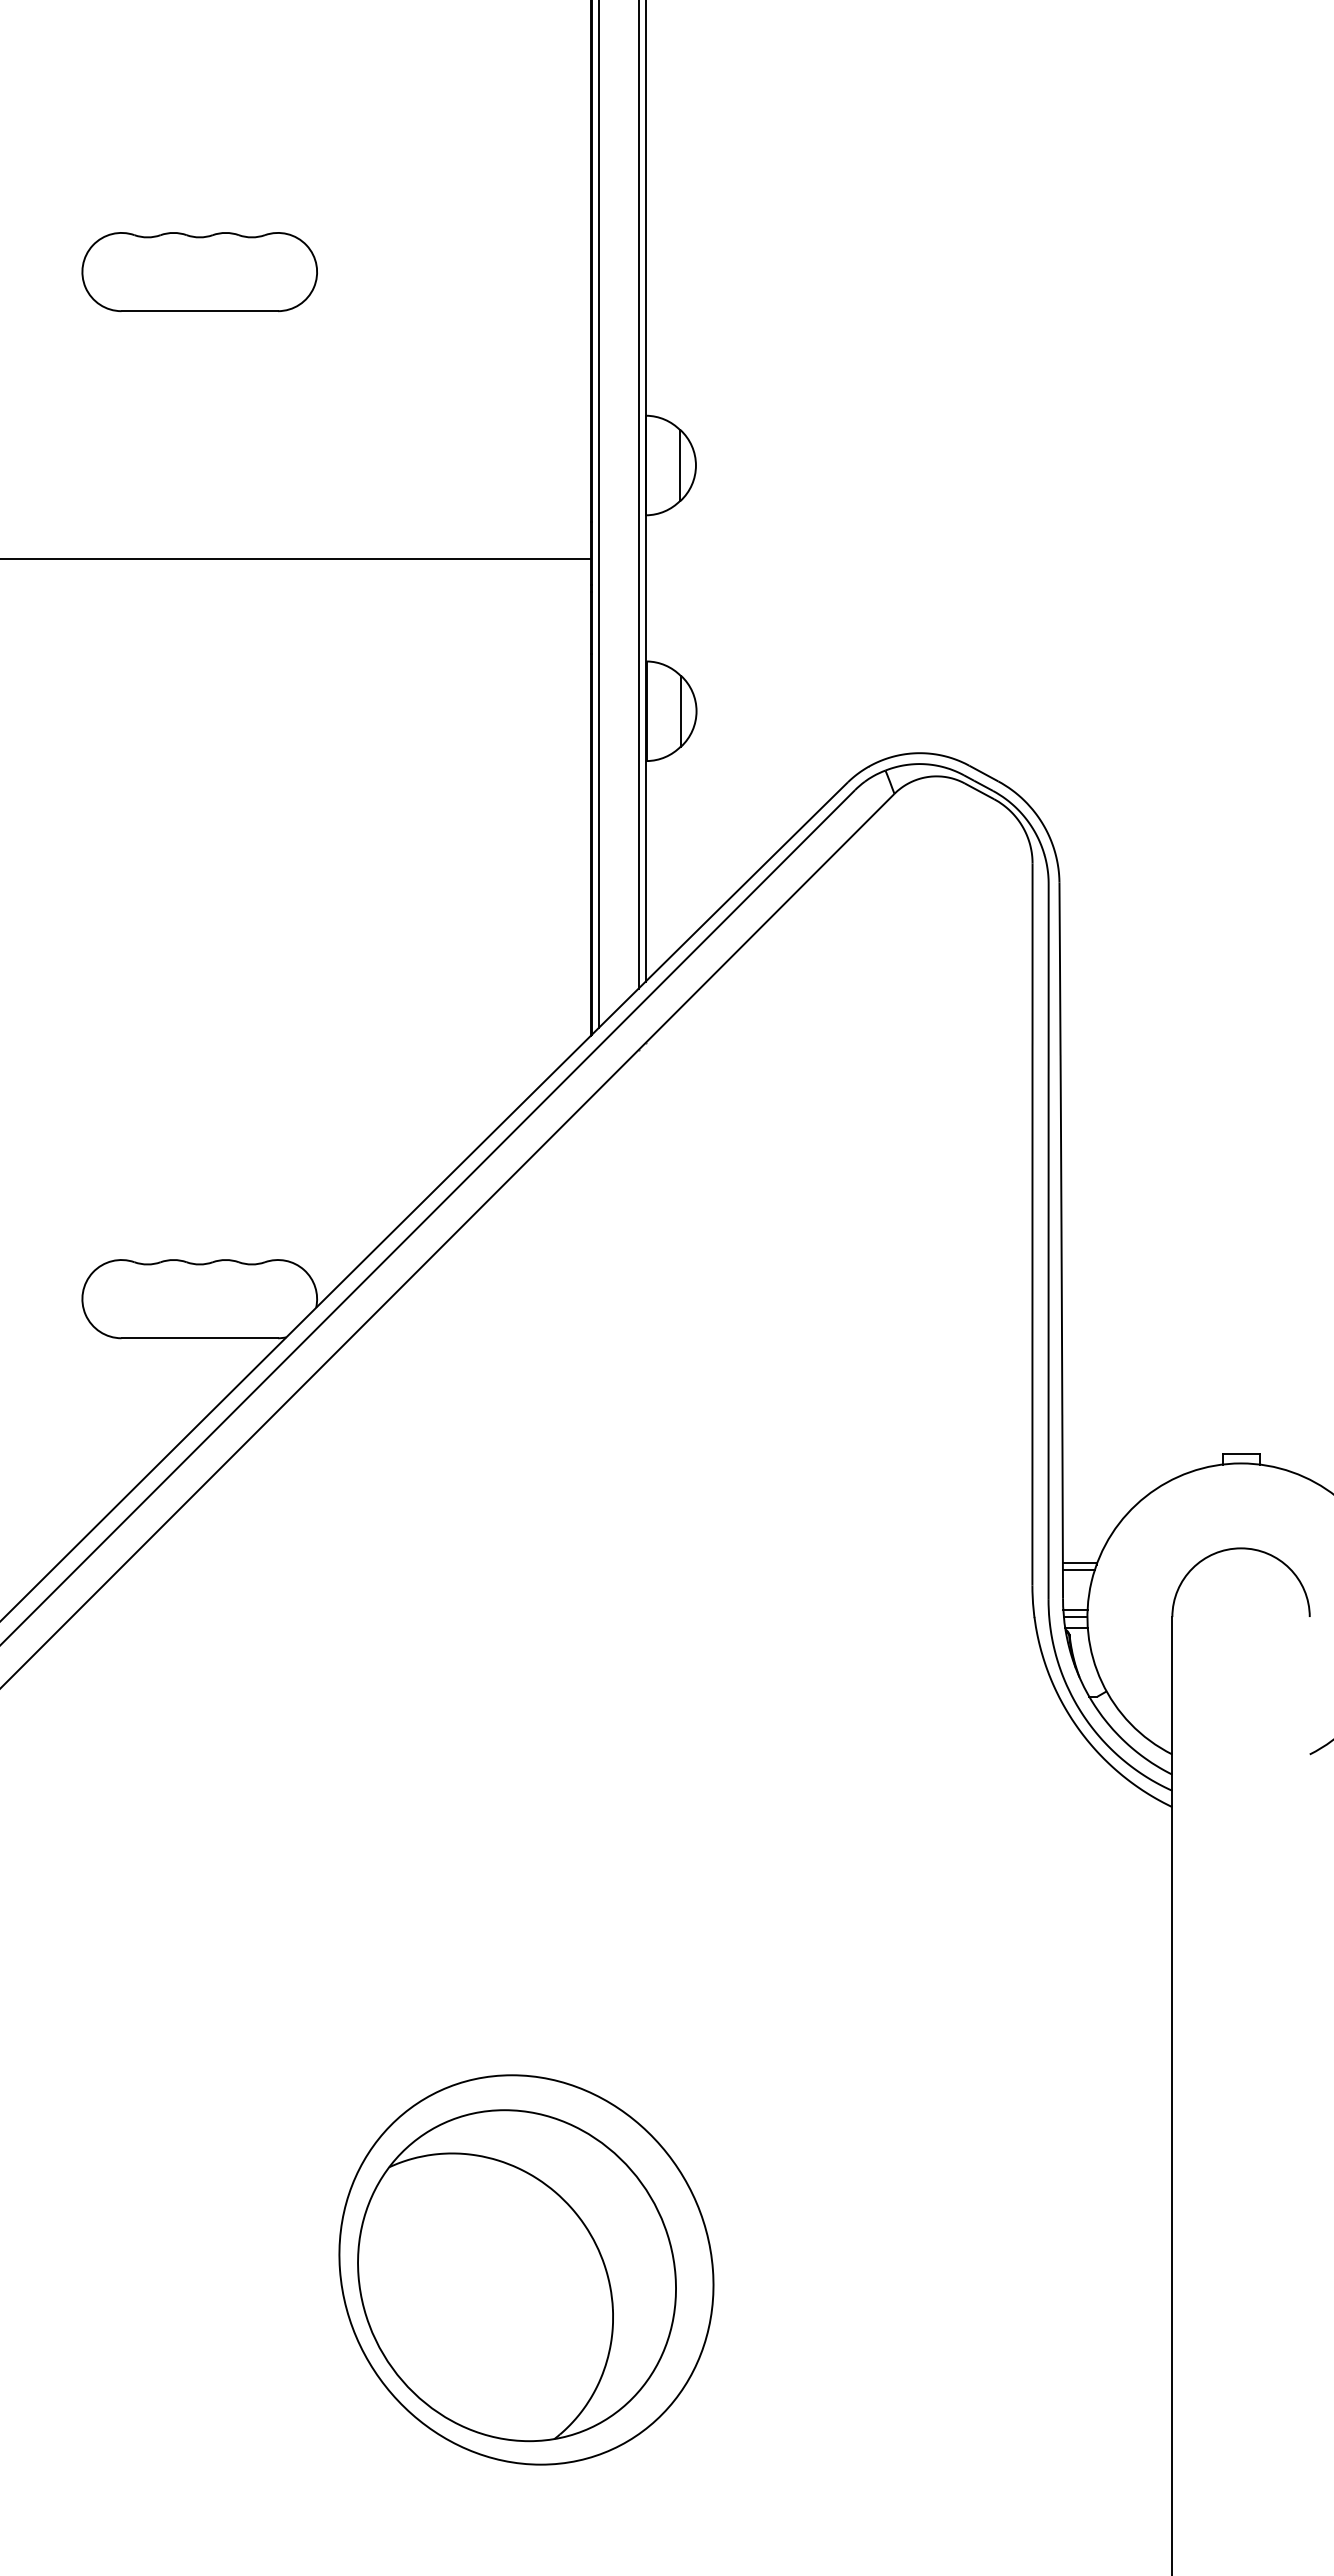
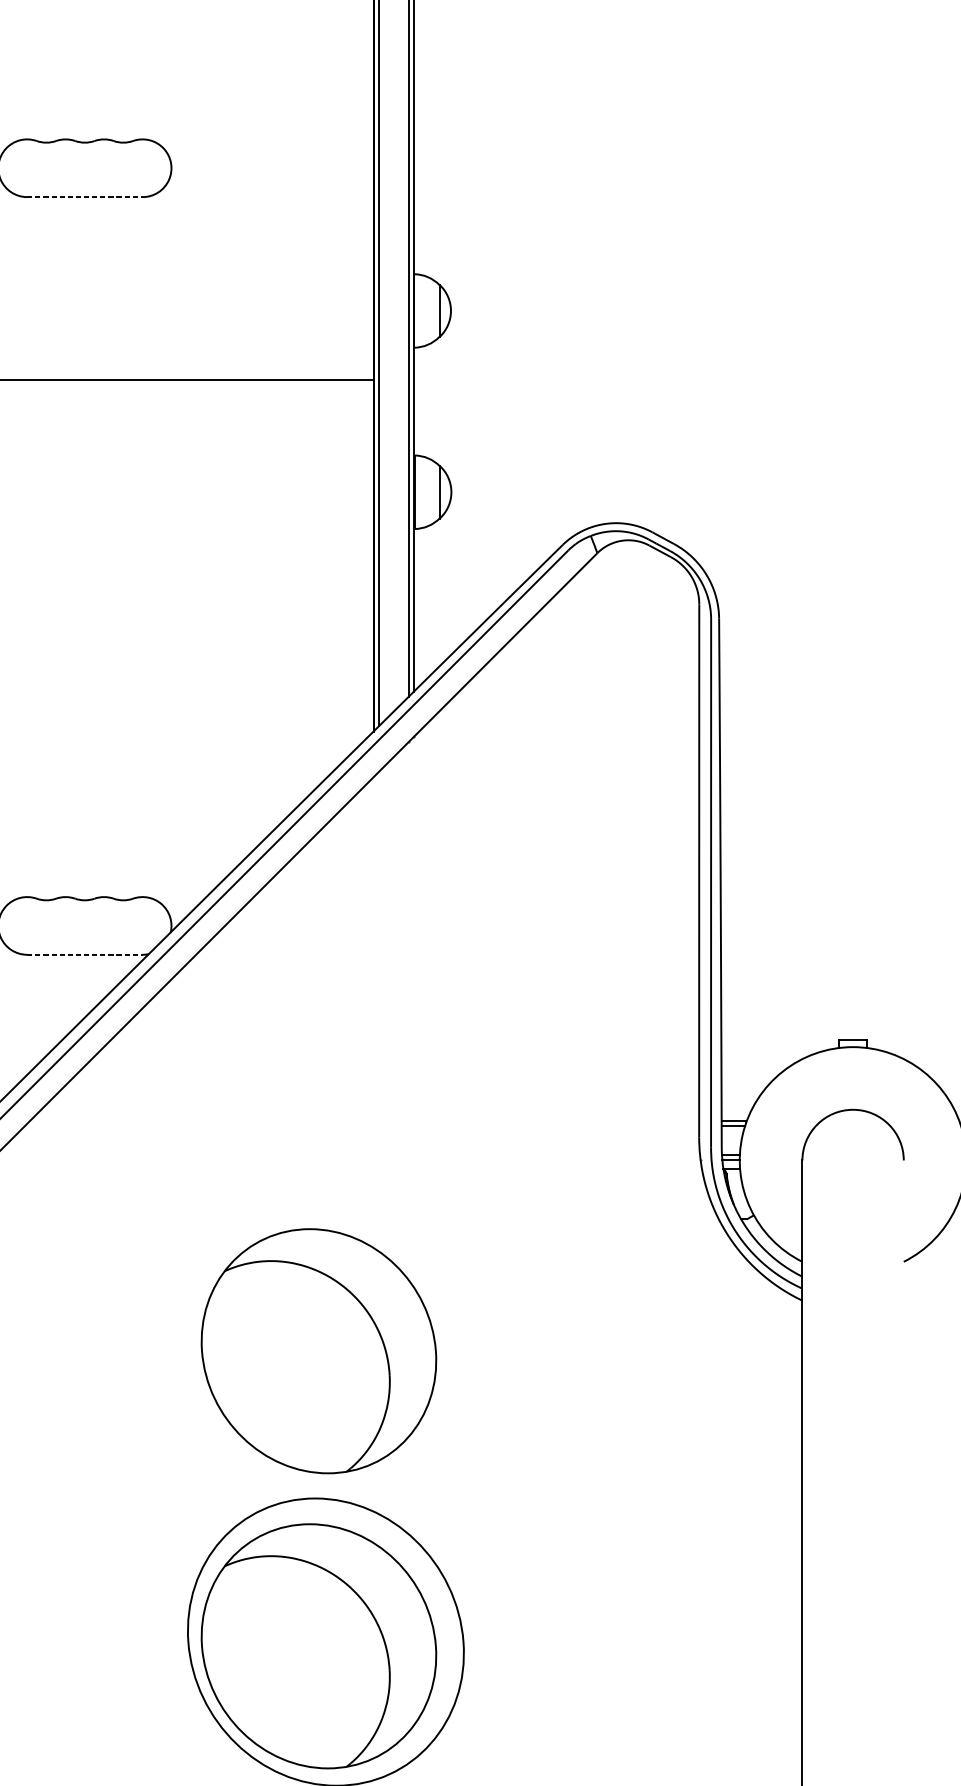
line: (200, 311) -> (85, 197), solid -> dashed
line: (200, 1338) -> (85, 954), solid -> dashed
part: (516, 1875) -> (318, 1351), added

